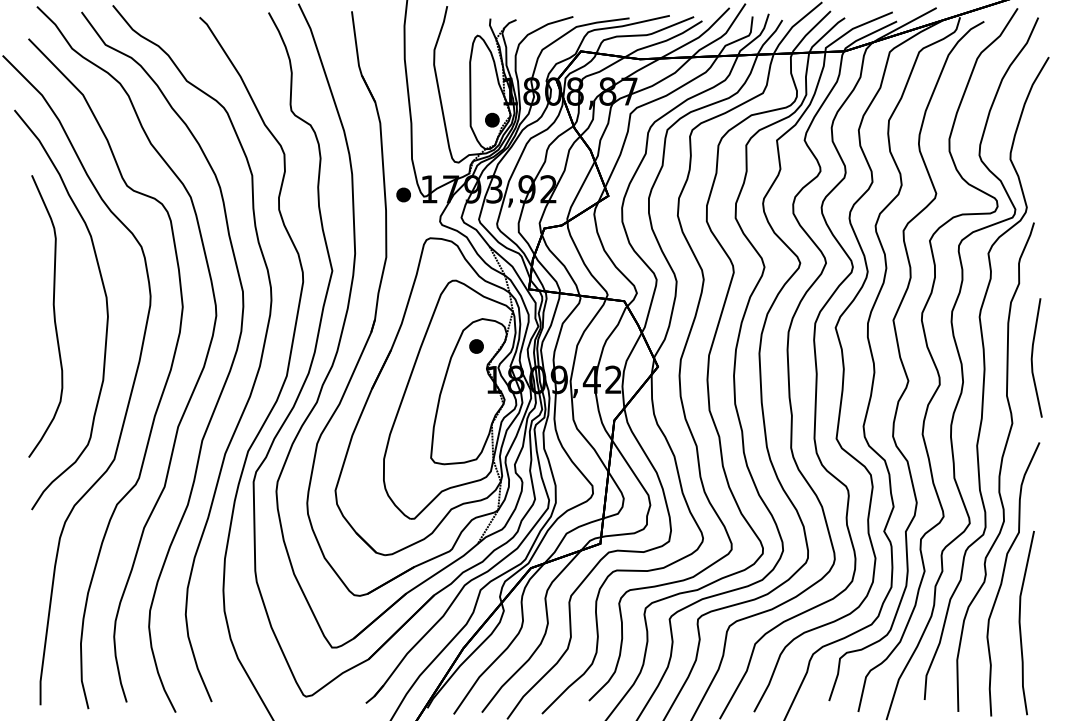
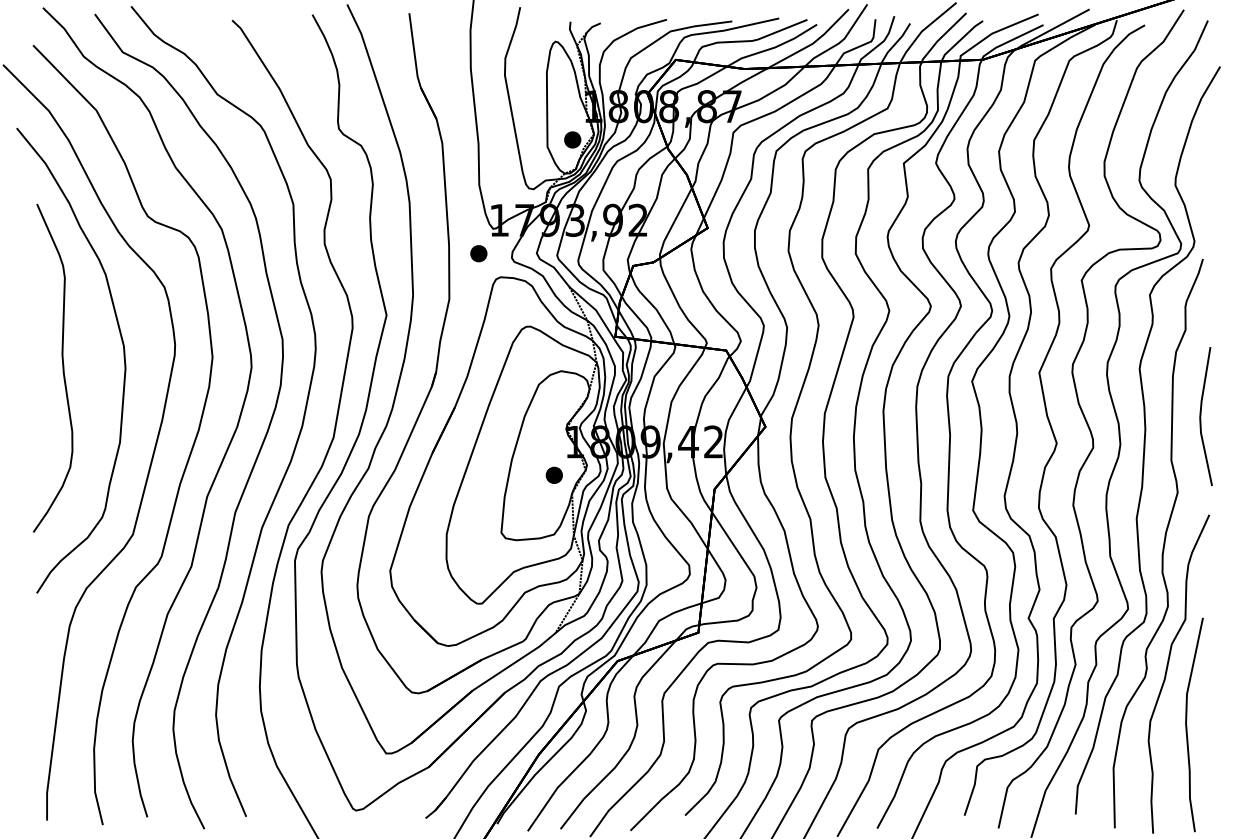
part: (403, 194) -> (478, 253), moved
part: (476, 346) -> (554, 475), moved

